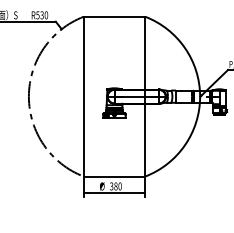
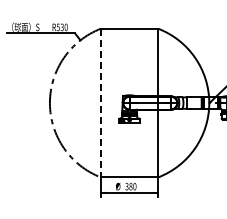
line: (84, 97) -> (101, 103), solid -> dashed

